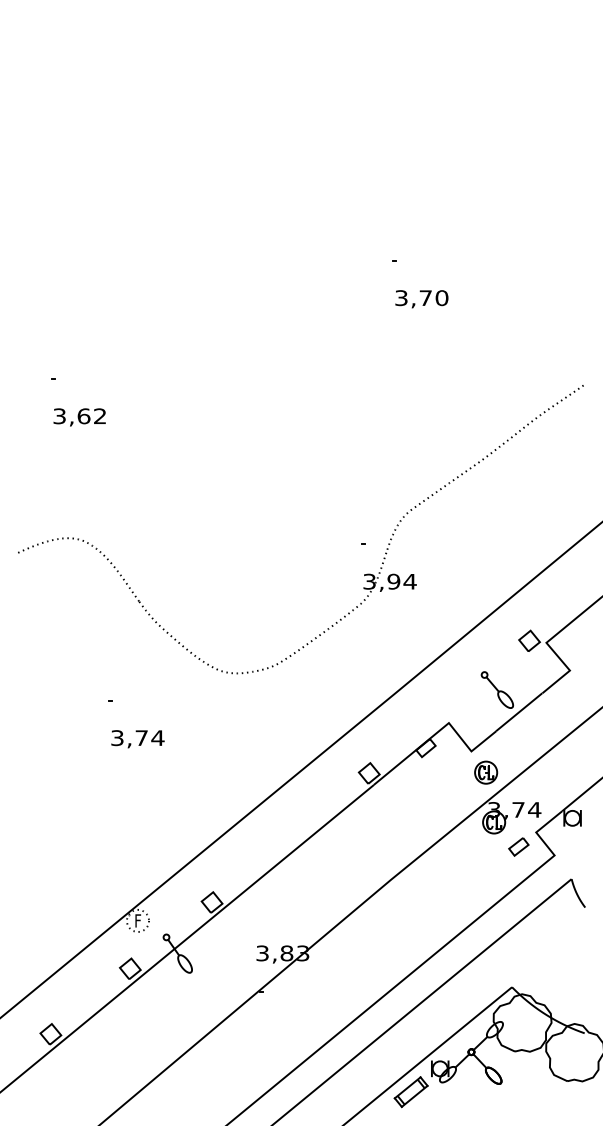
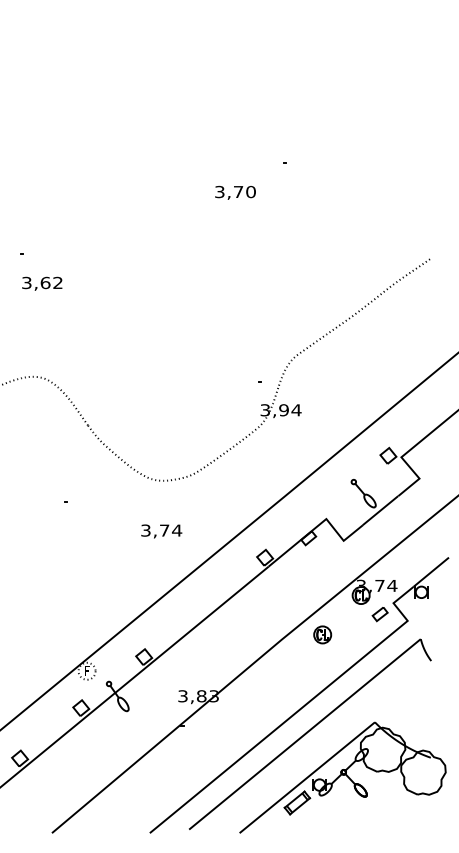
text: (421, 299) -> (235, 193), moved
text: (137, 739) -> (161, 531), moved
part: (486, 772) -> (322, 634), moved

